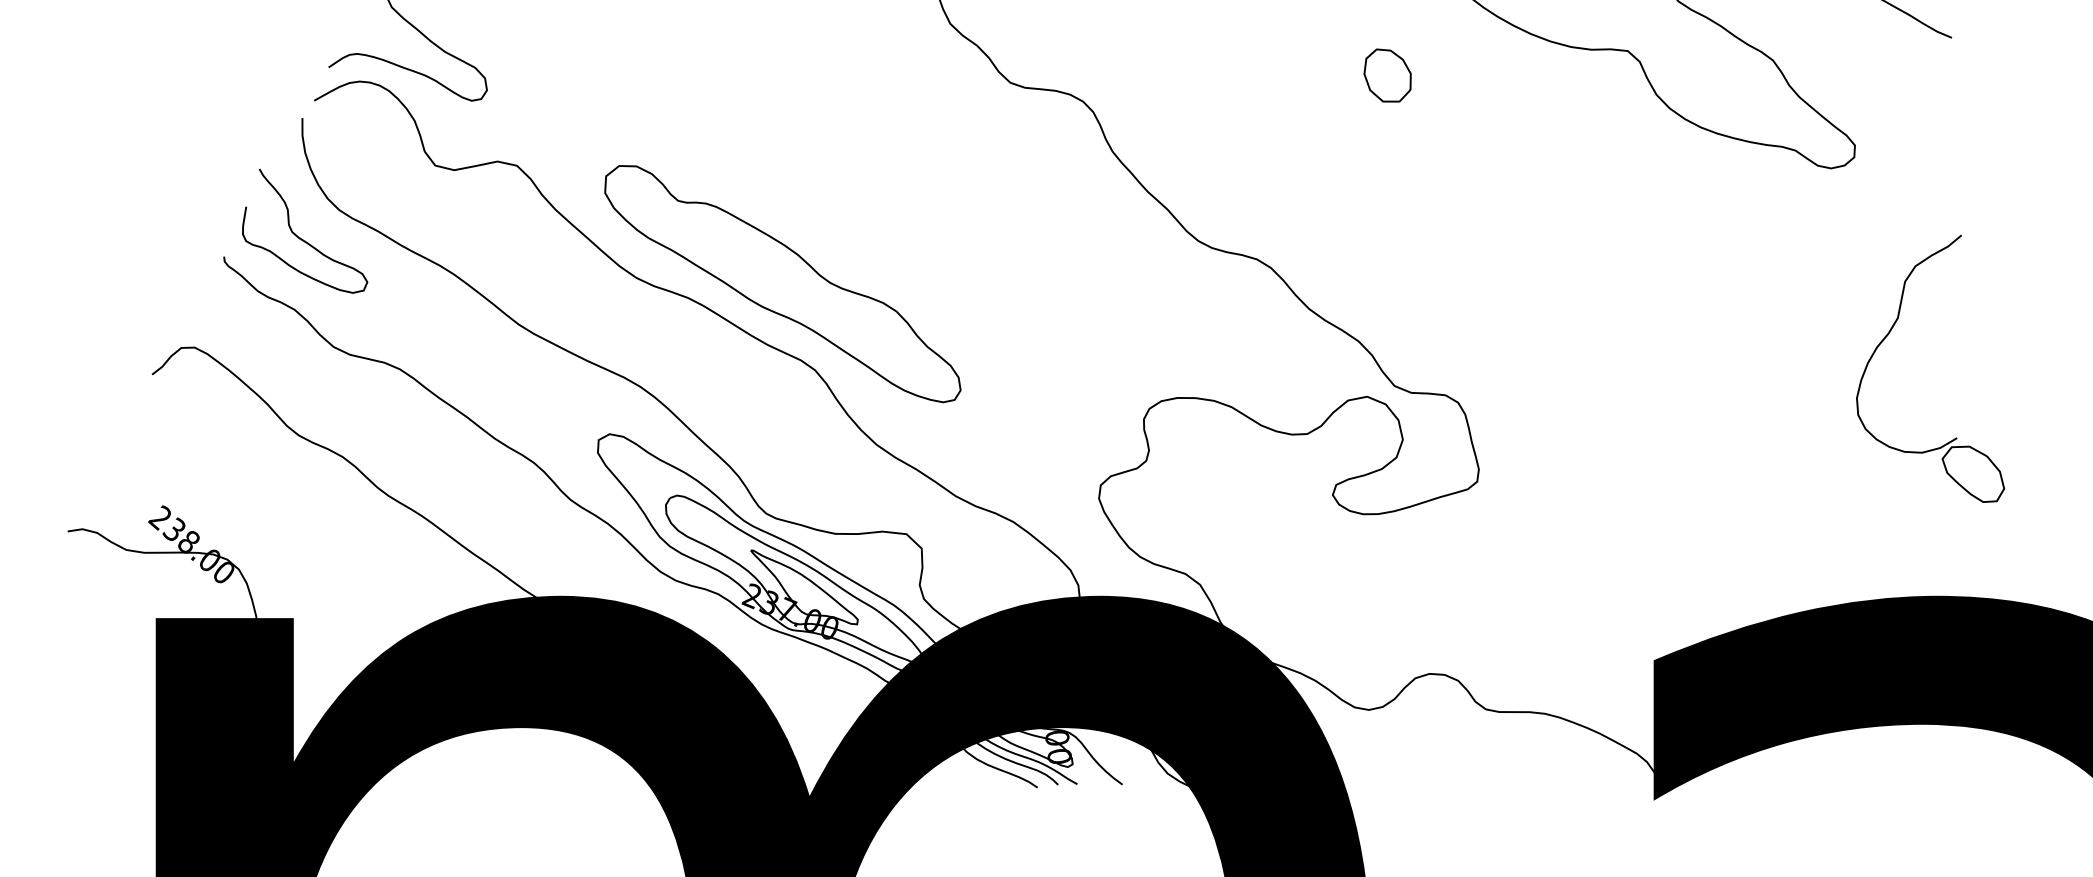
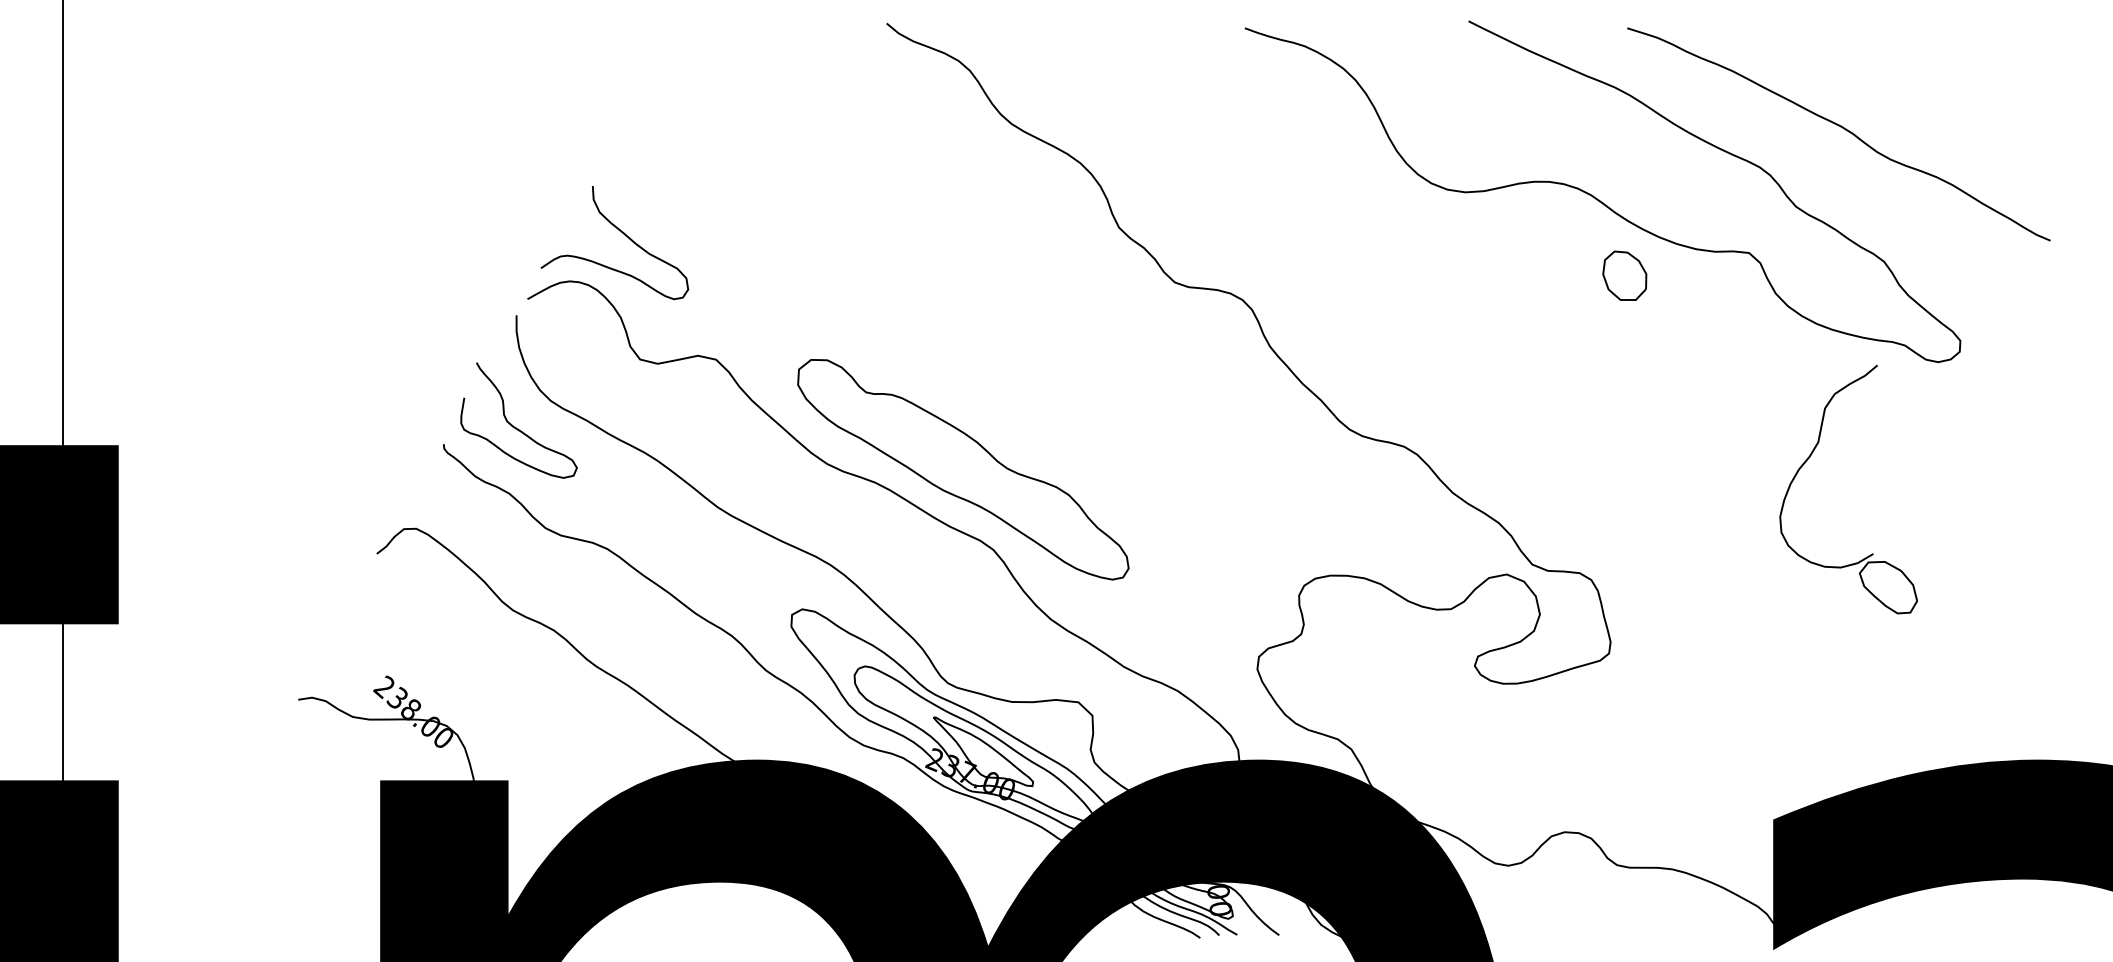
part: (1387, 75) -> (1624, 275), moved
part: (1889, 334) -> (1810, 457), moved

